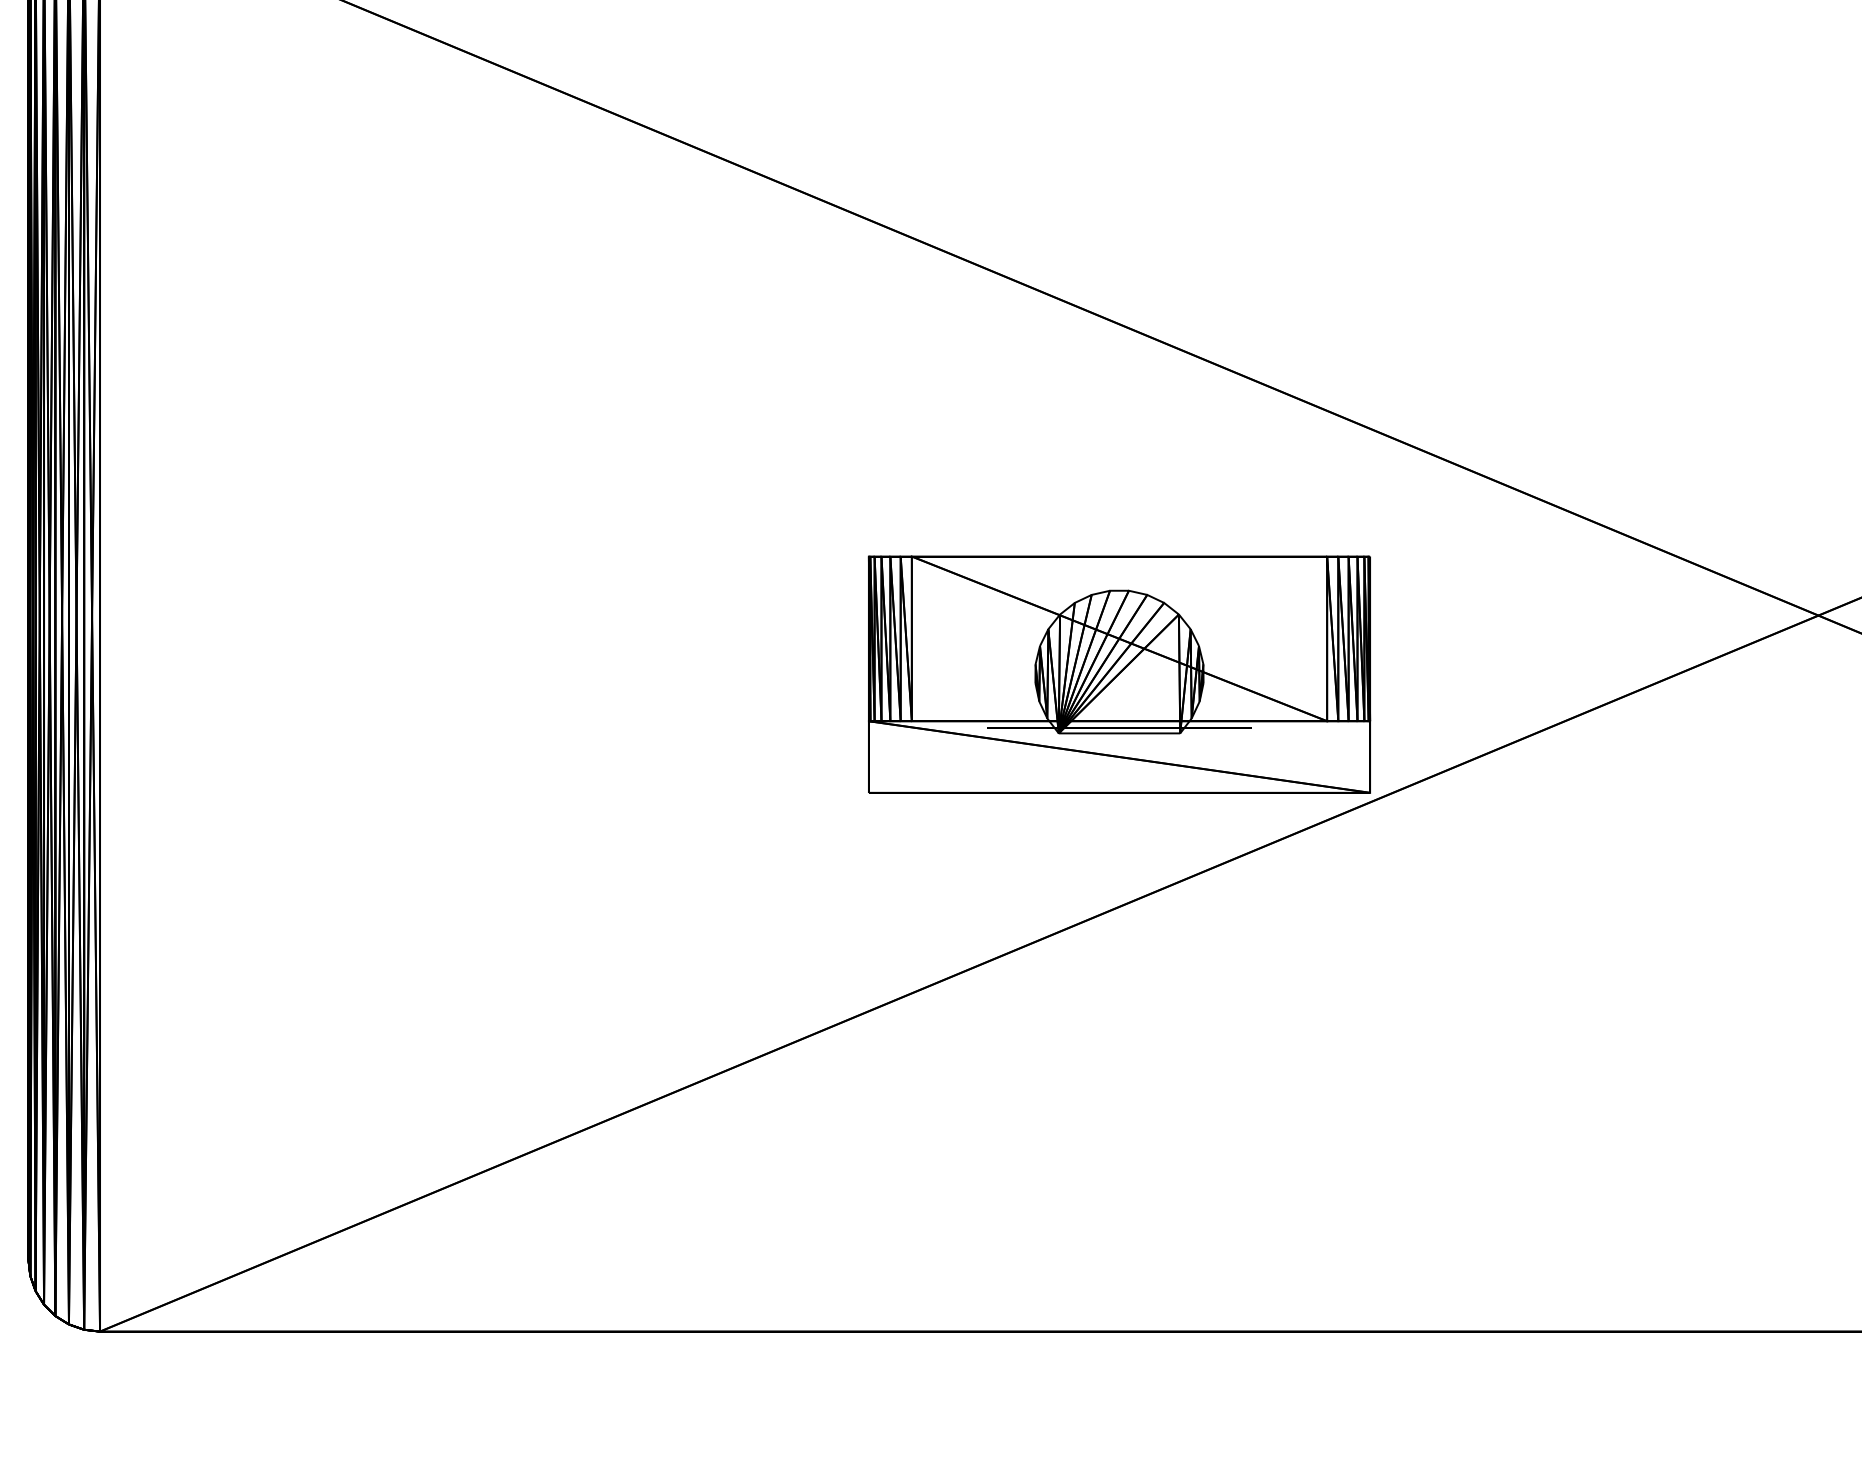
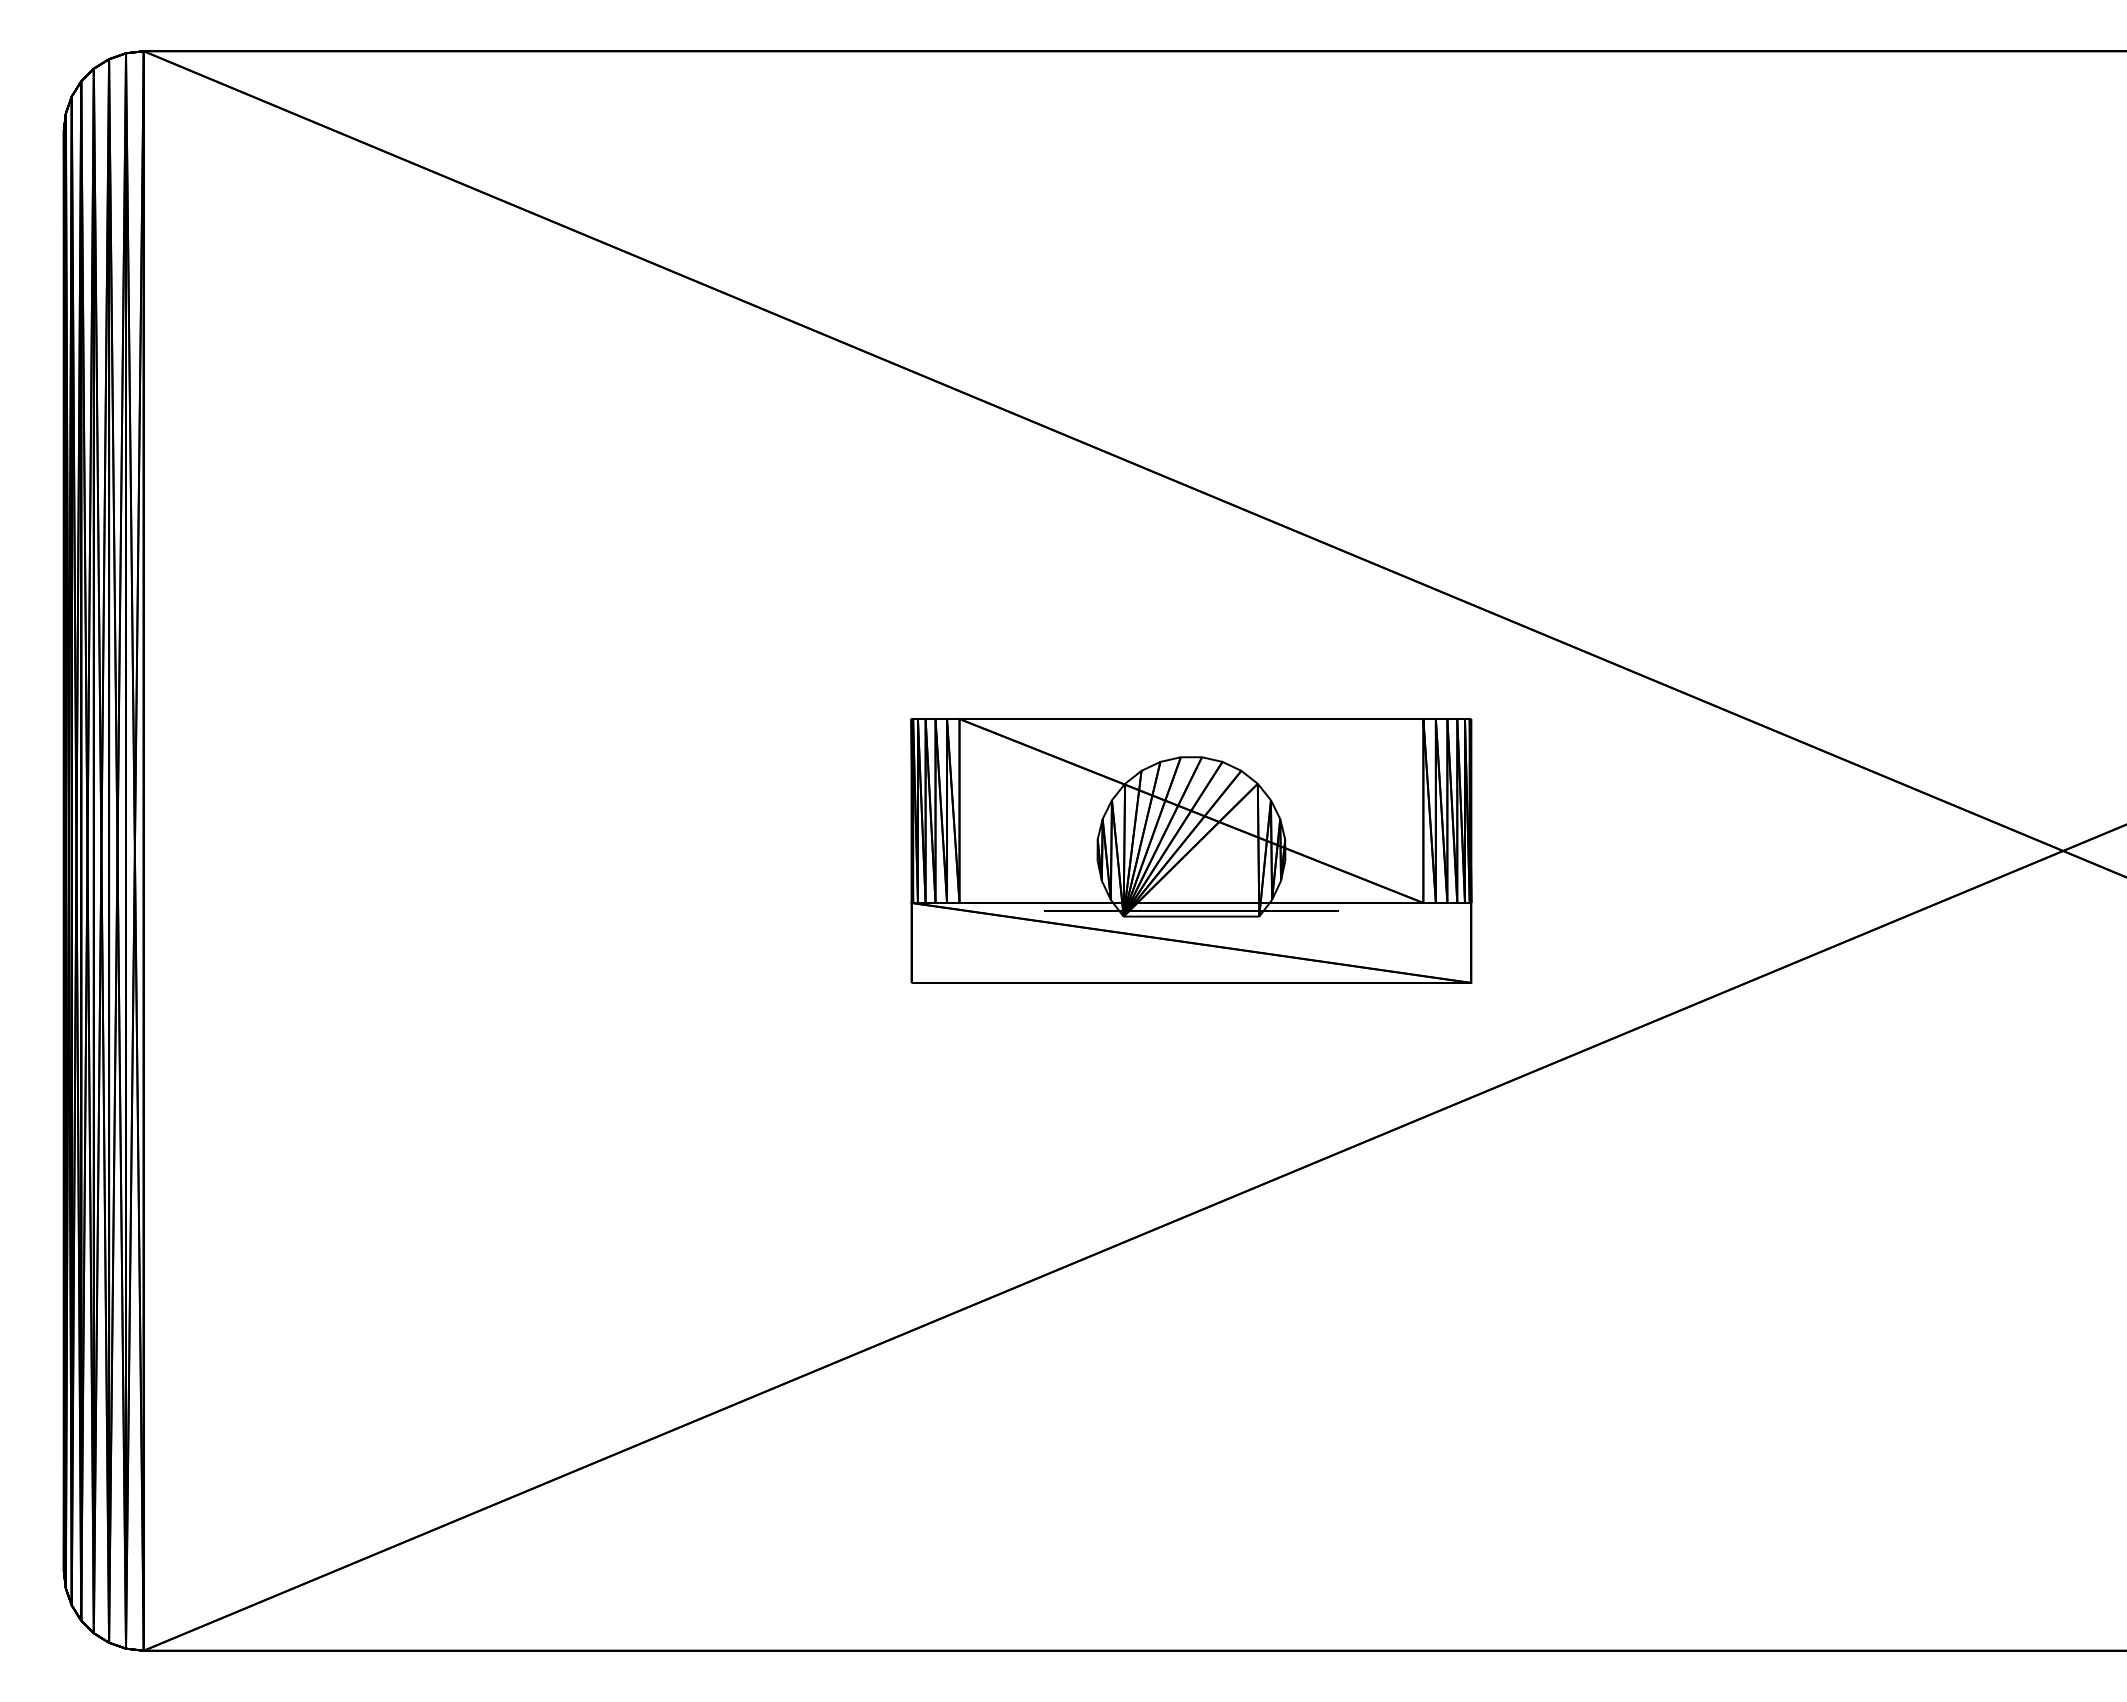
part: (1119, 674) -> (1191, 850), moved

